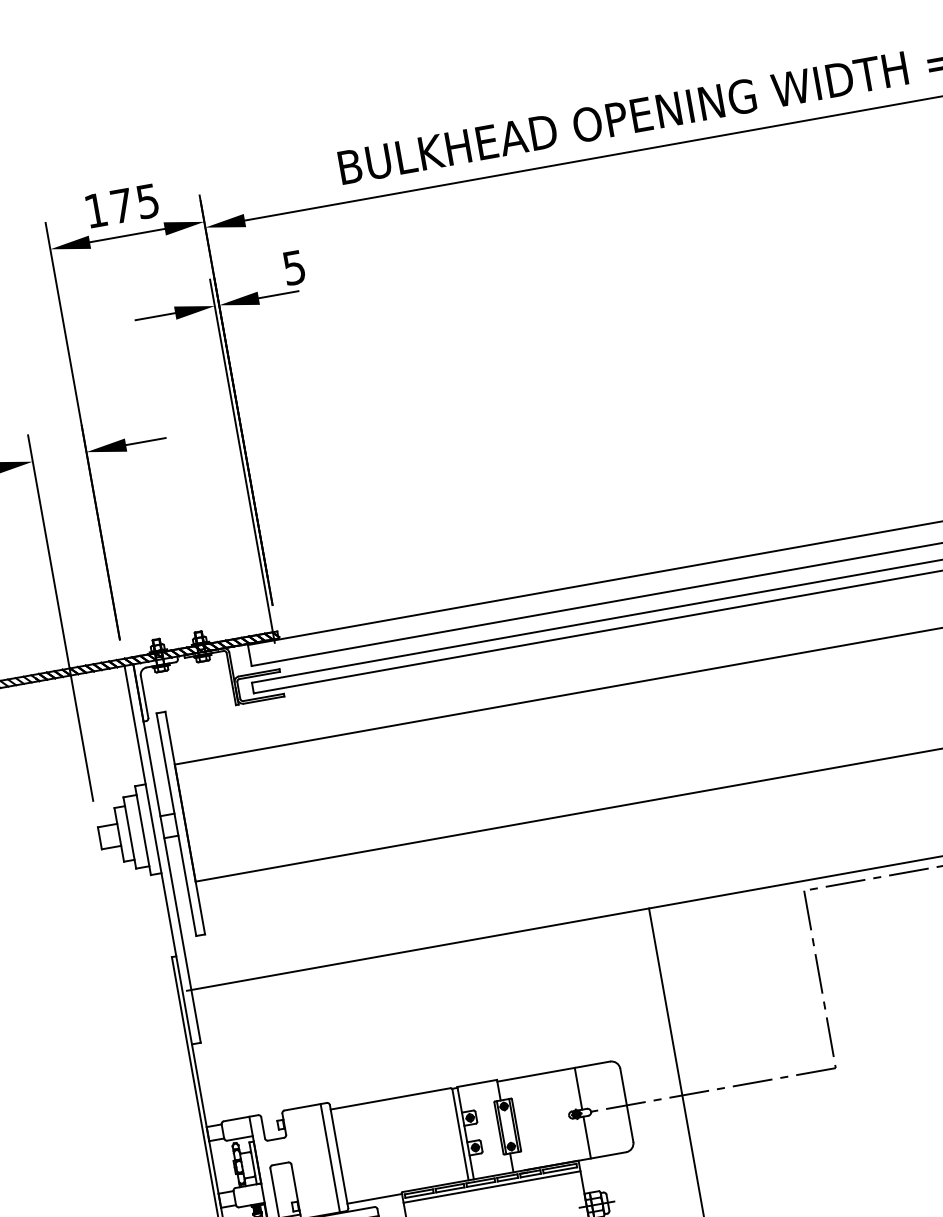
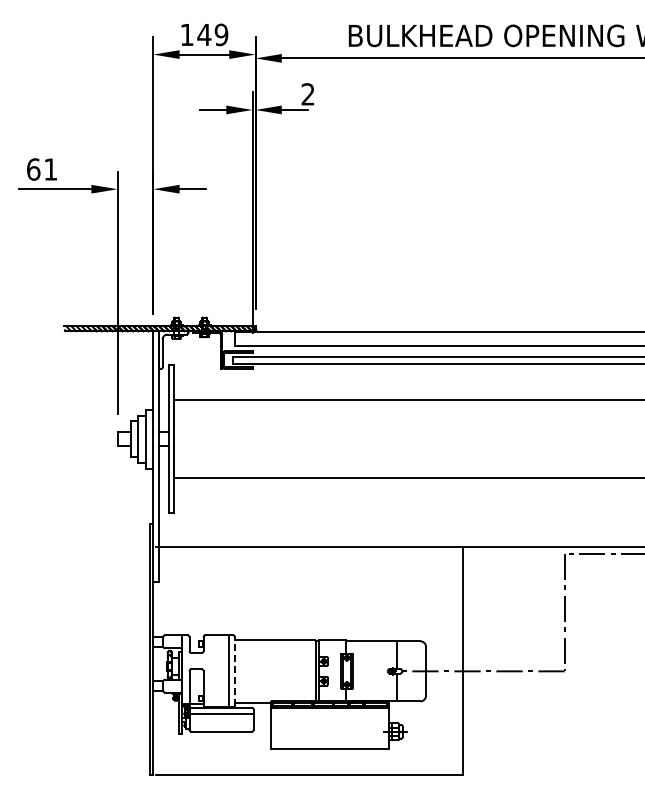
text: (134, 203) -> (212, 34), 175 -> 149
text: (293, 268) -> (307, 94), 5 -> 2
line: (339, 1155) -> (235, 670), solid -> dashed

